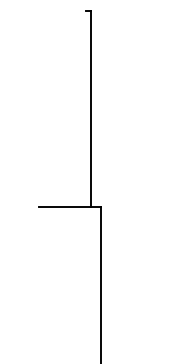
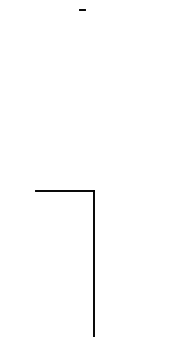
line: (91, 108) -> (84, 100), removed

